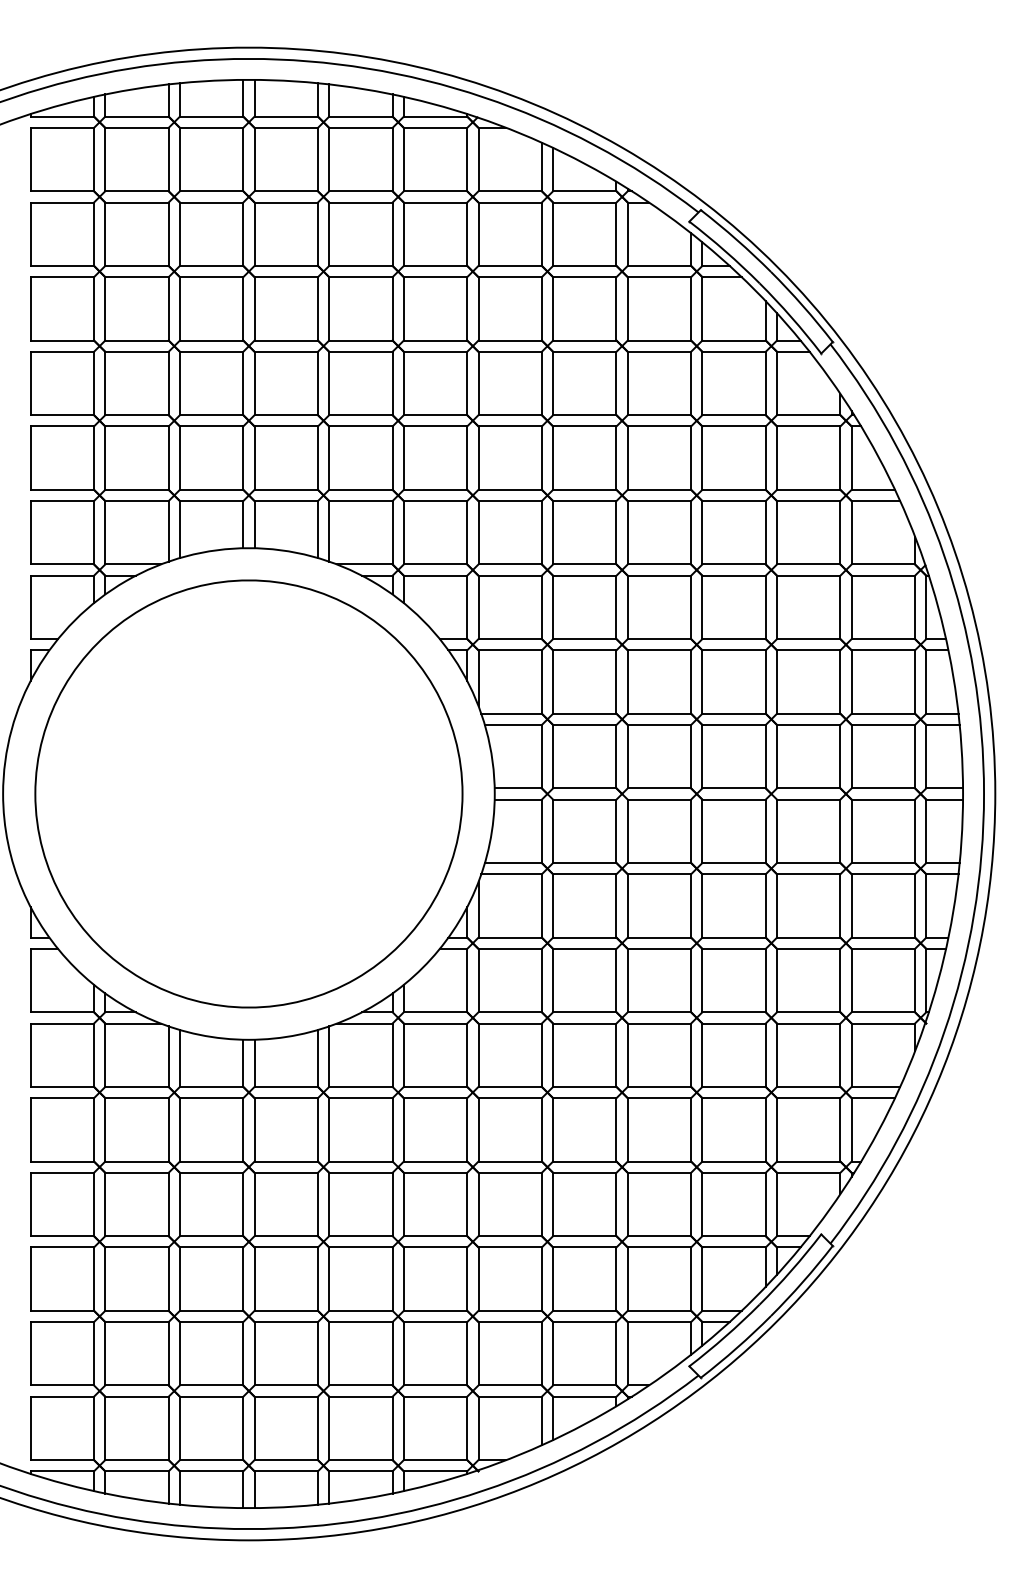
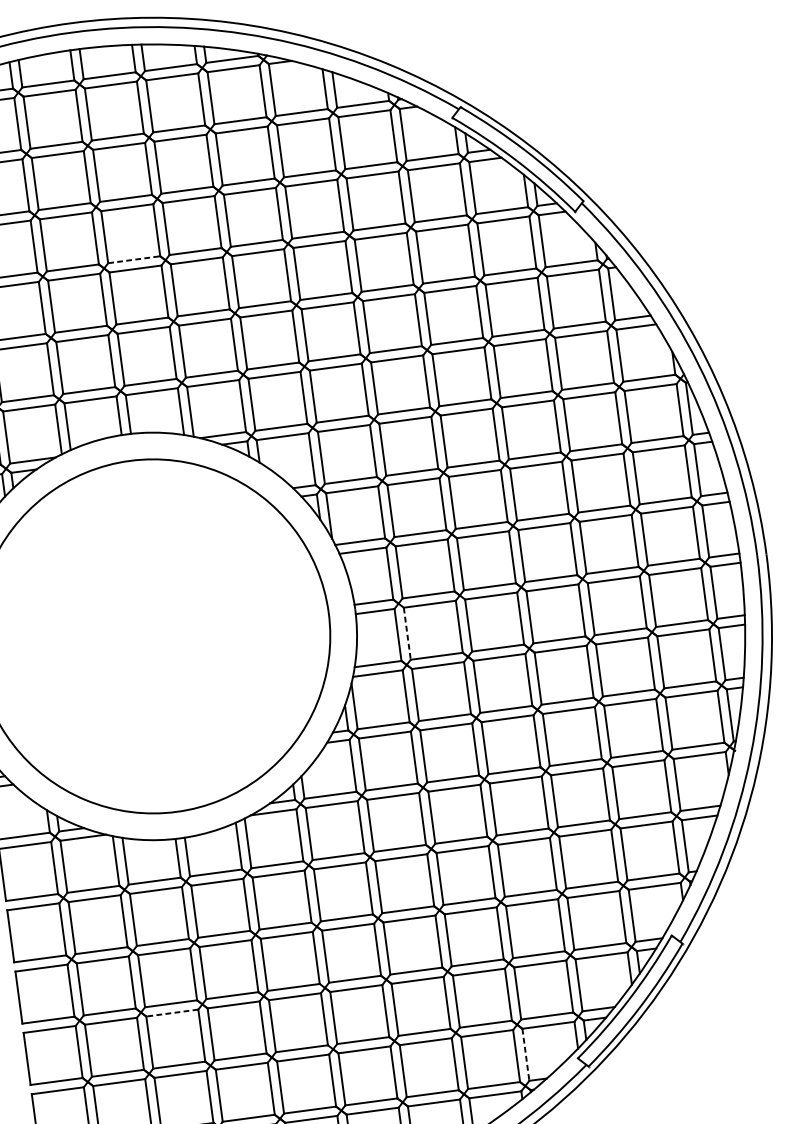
line: (286, 340) -> (134, 259), solid -> dashed
line: (553, 831) -> (407, 633), solid -> dashed
line: (211, 1247) -> (172, 1013), solid -> dashed
line: (627, 1353) -> (525, 1054), solid -> dashed

